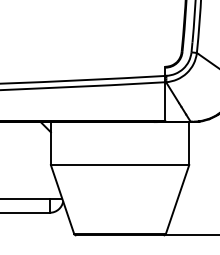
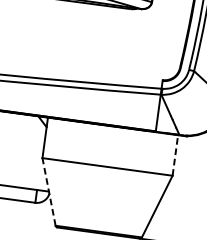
line: (189, 143) -> (175, 155), solid -> dashed
line: (62, 199) -> (49, 191), solid -> dashed

